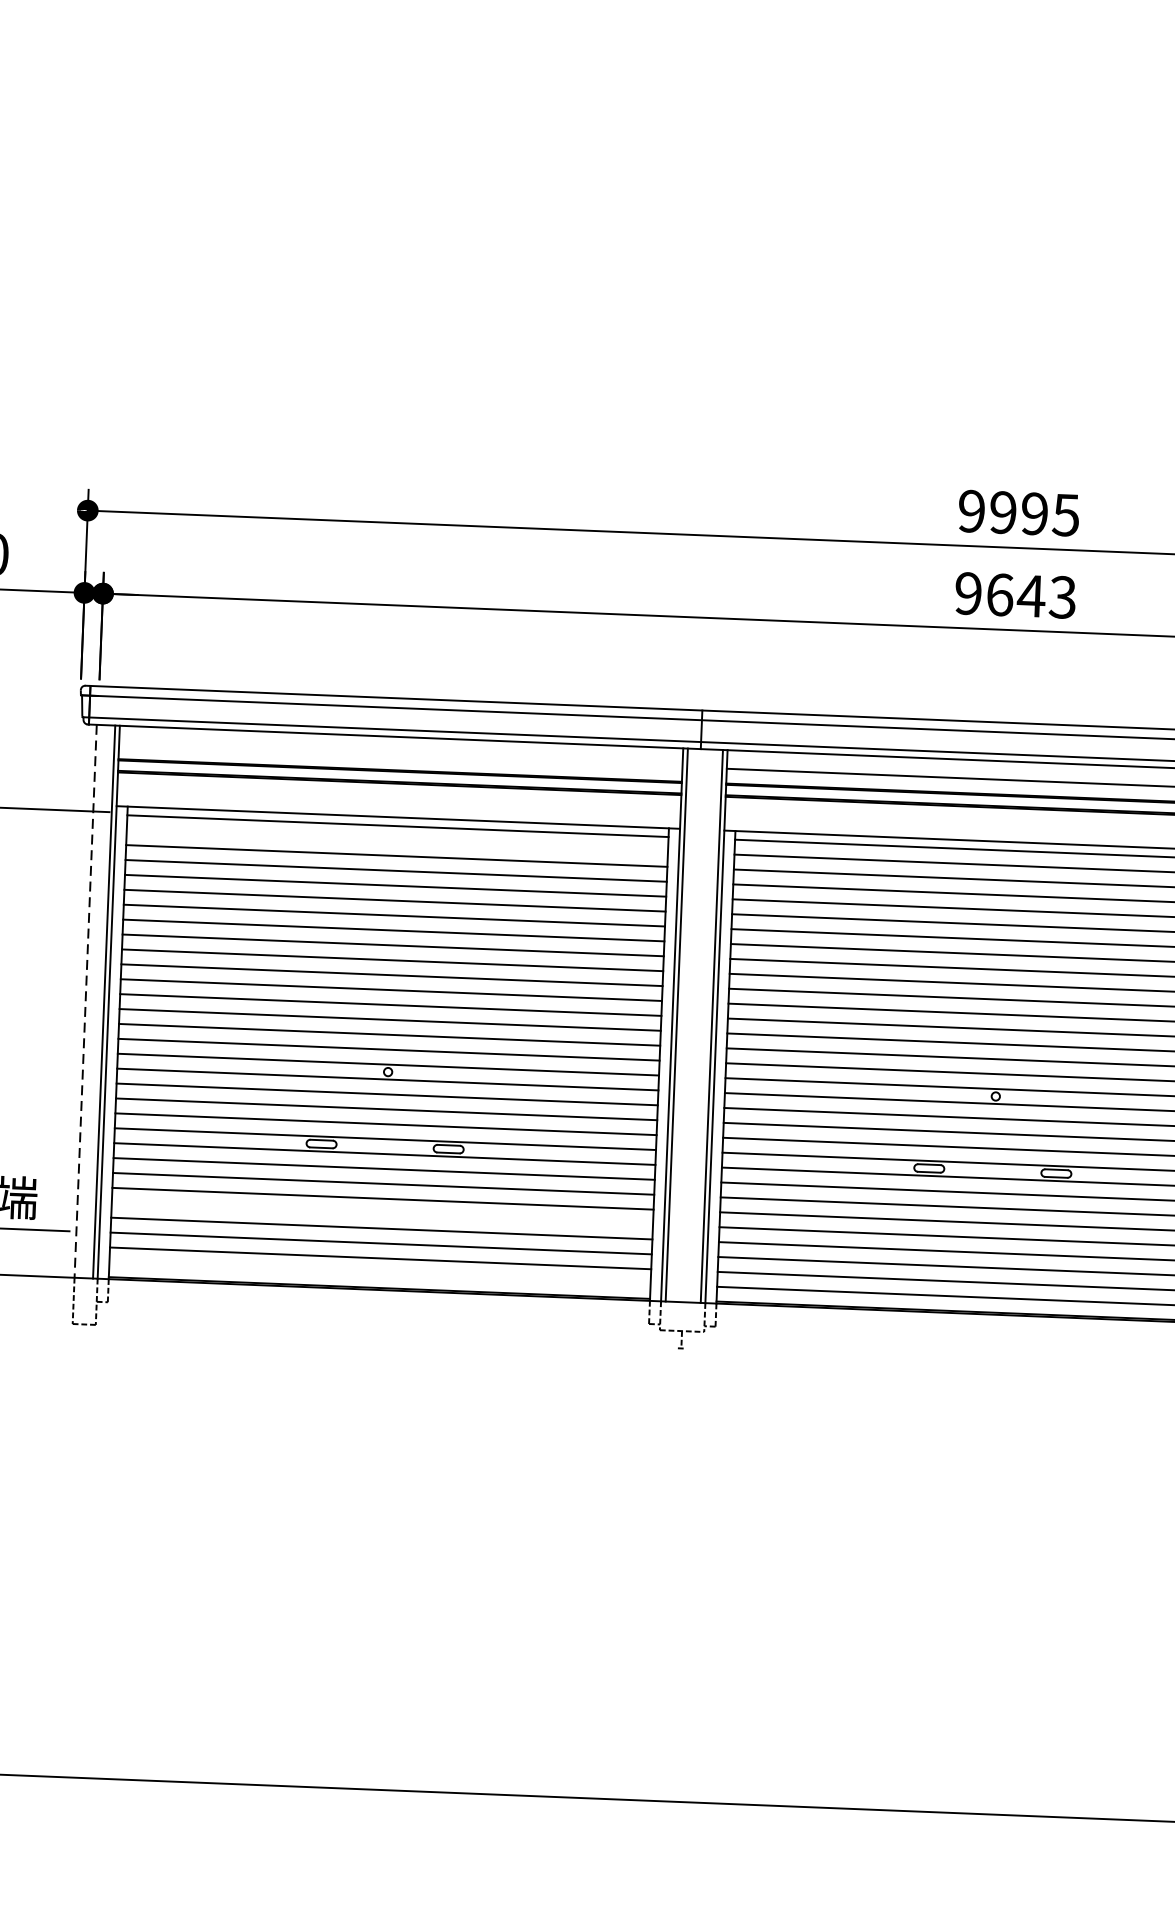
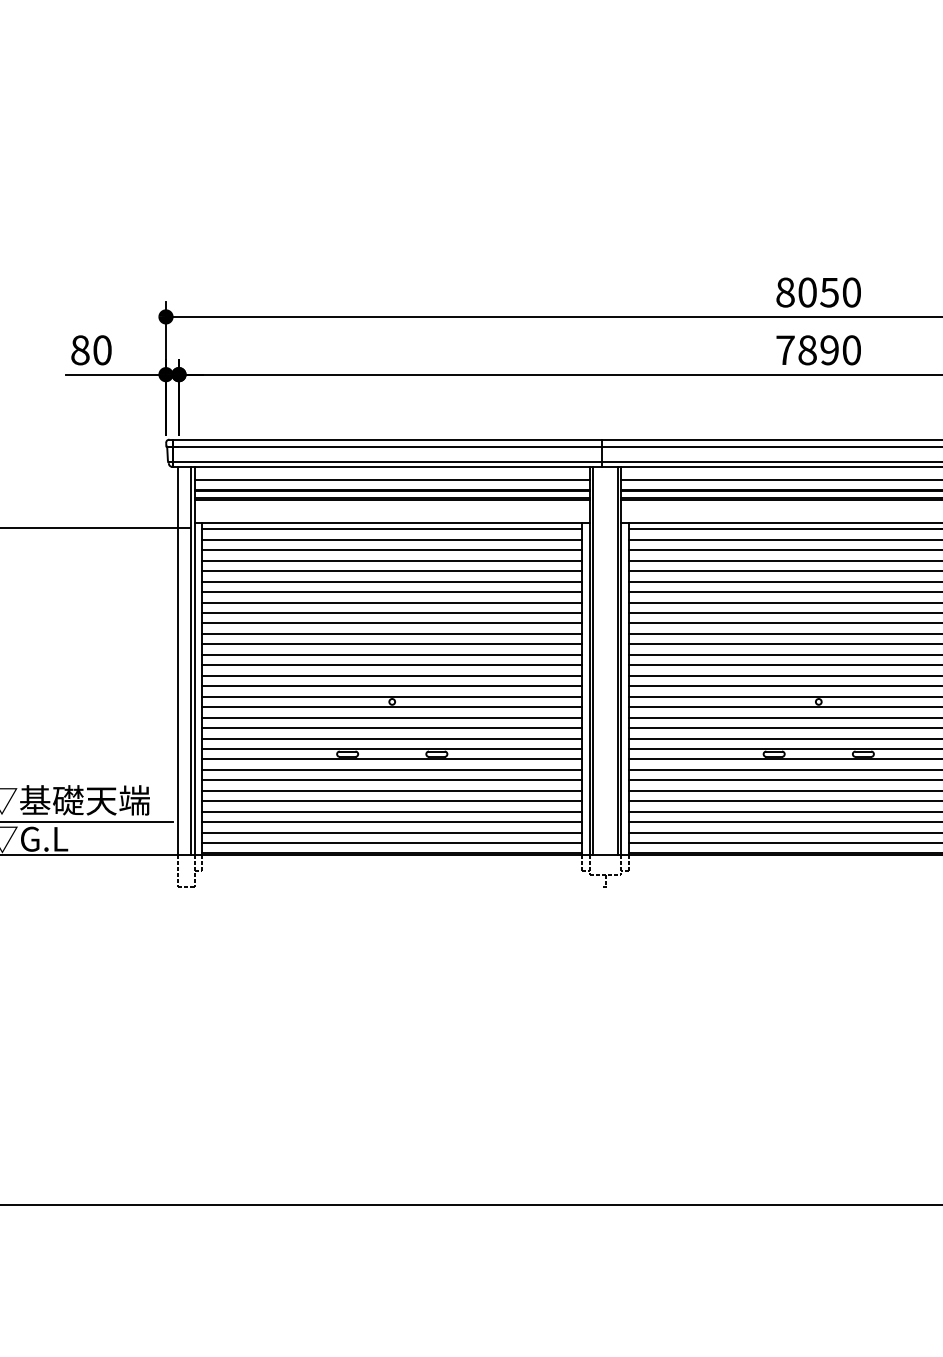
text: (1018, 513) -> (818, 292), 9995 -> 8050
text: (1015, 595) -> (818, 350), 9643 -> 7890
line: (399, 755) -> (391, 479), added
line: (397, 840) -> (392, 539), added
line: (85, 1002) -> (178, 661), dashed -> solid
line: (382, 1213) -> (392, 801), added
line: (380, 1273) -> (392, 843), added

